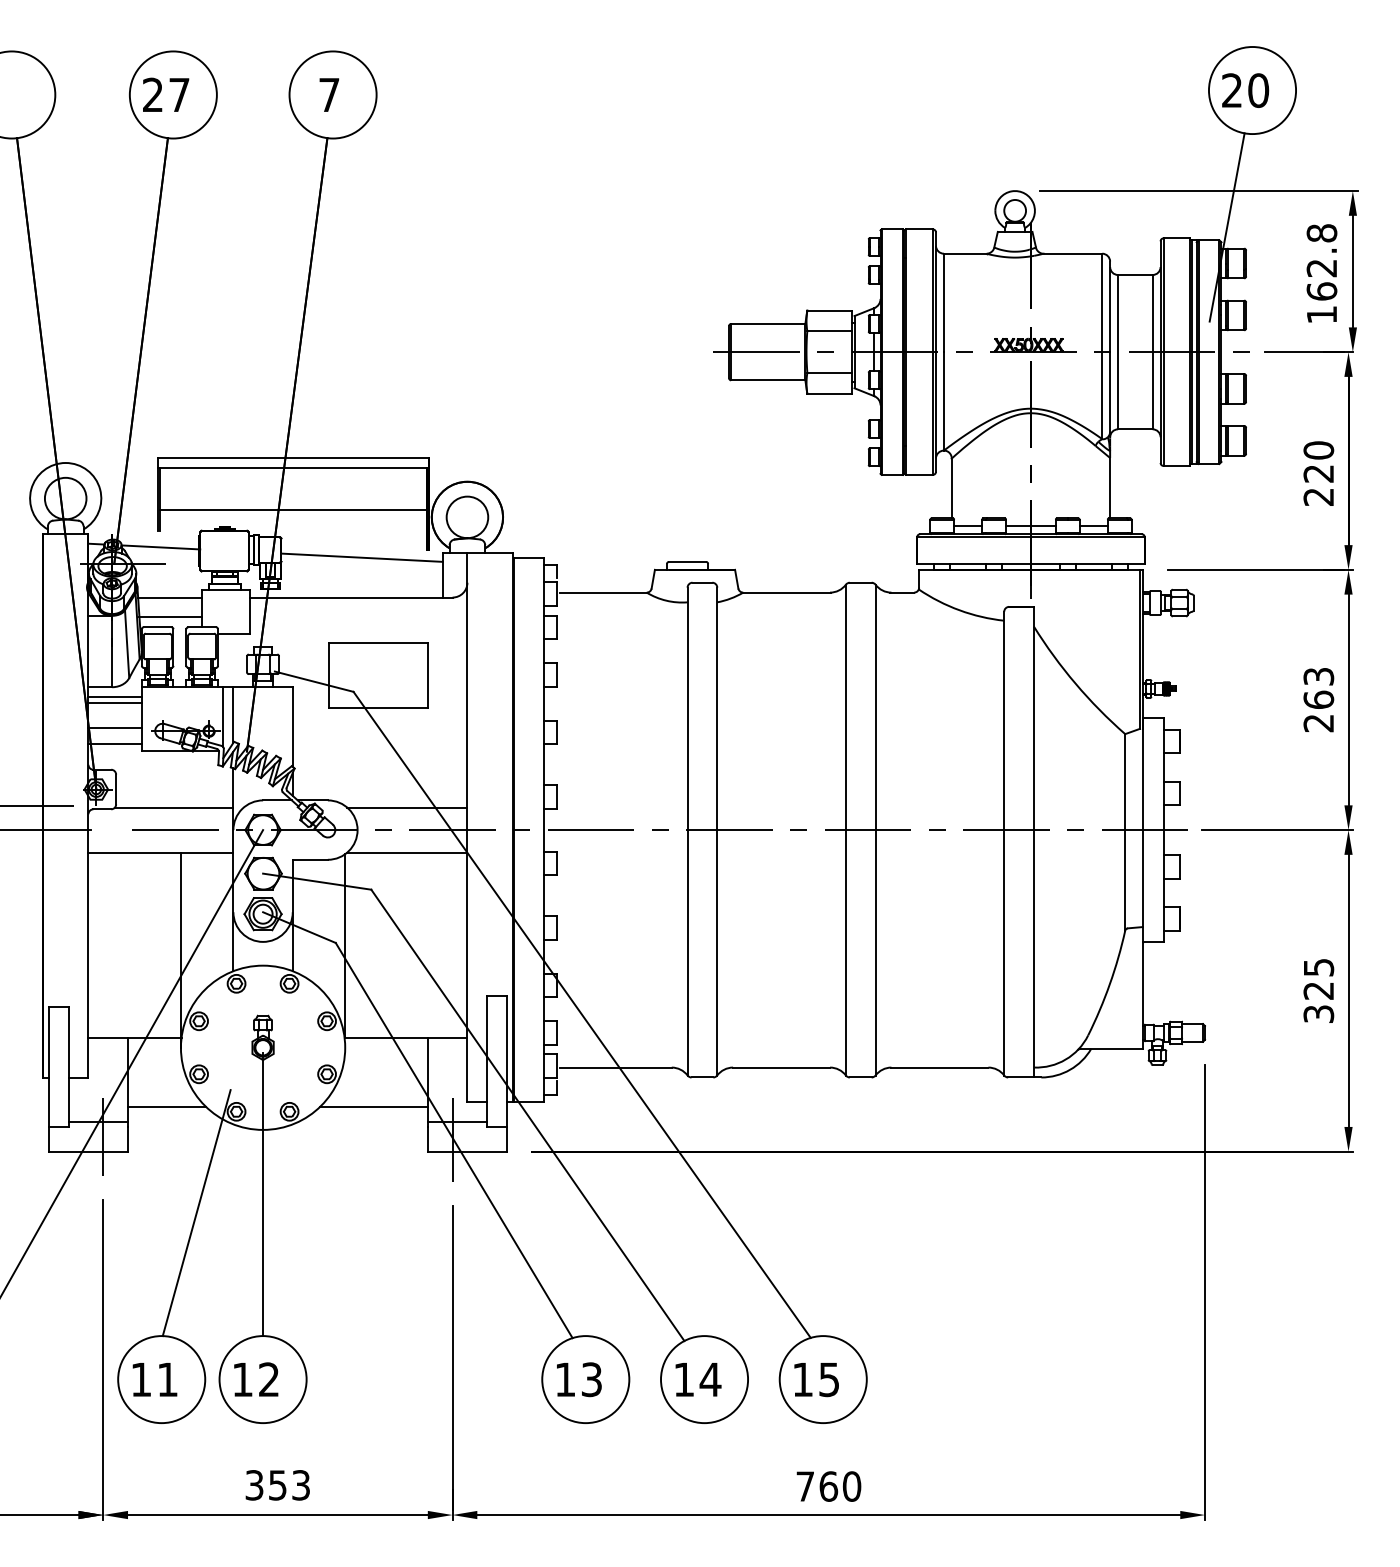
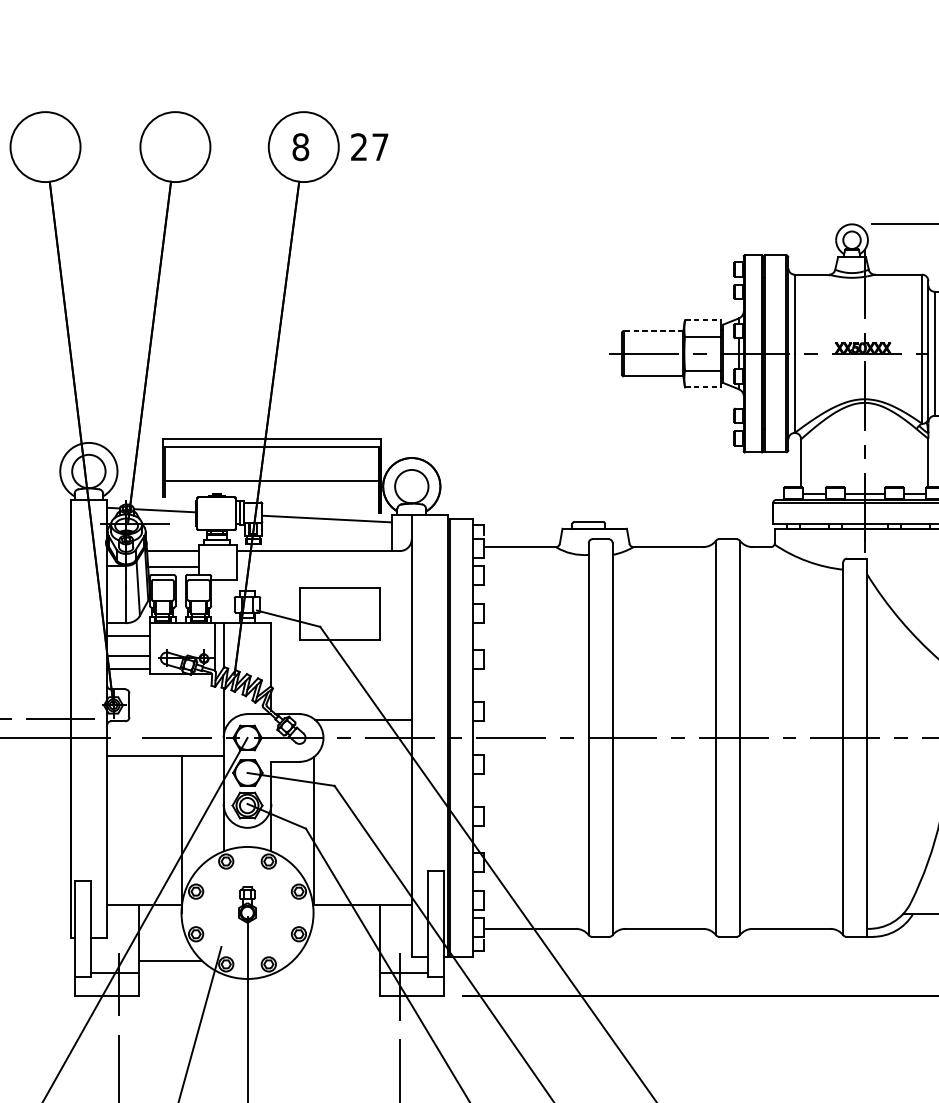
text: (166, 94) -> (370, 146), moved
text: (329, 94) -> (300, 146), 7 -> 8
line: (830, 310) -> (703, 320), solid -> dashed
line: (767, 323) -> (652, 330), solid -> dashed
line: (830, 393) -> (703, 387), solid -> dashed
line: (114, 697) -> (128, 631), removed
line: (174, 807) -> (176, 719), removed
line: (407, 852) -> (363, 755), removed
line: (373, 1107) -> (336, 960), removed

